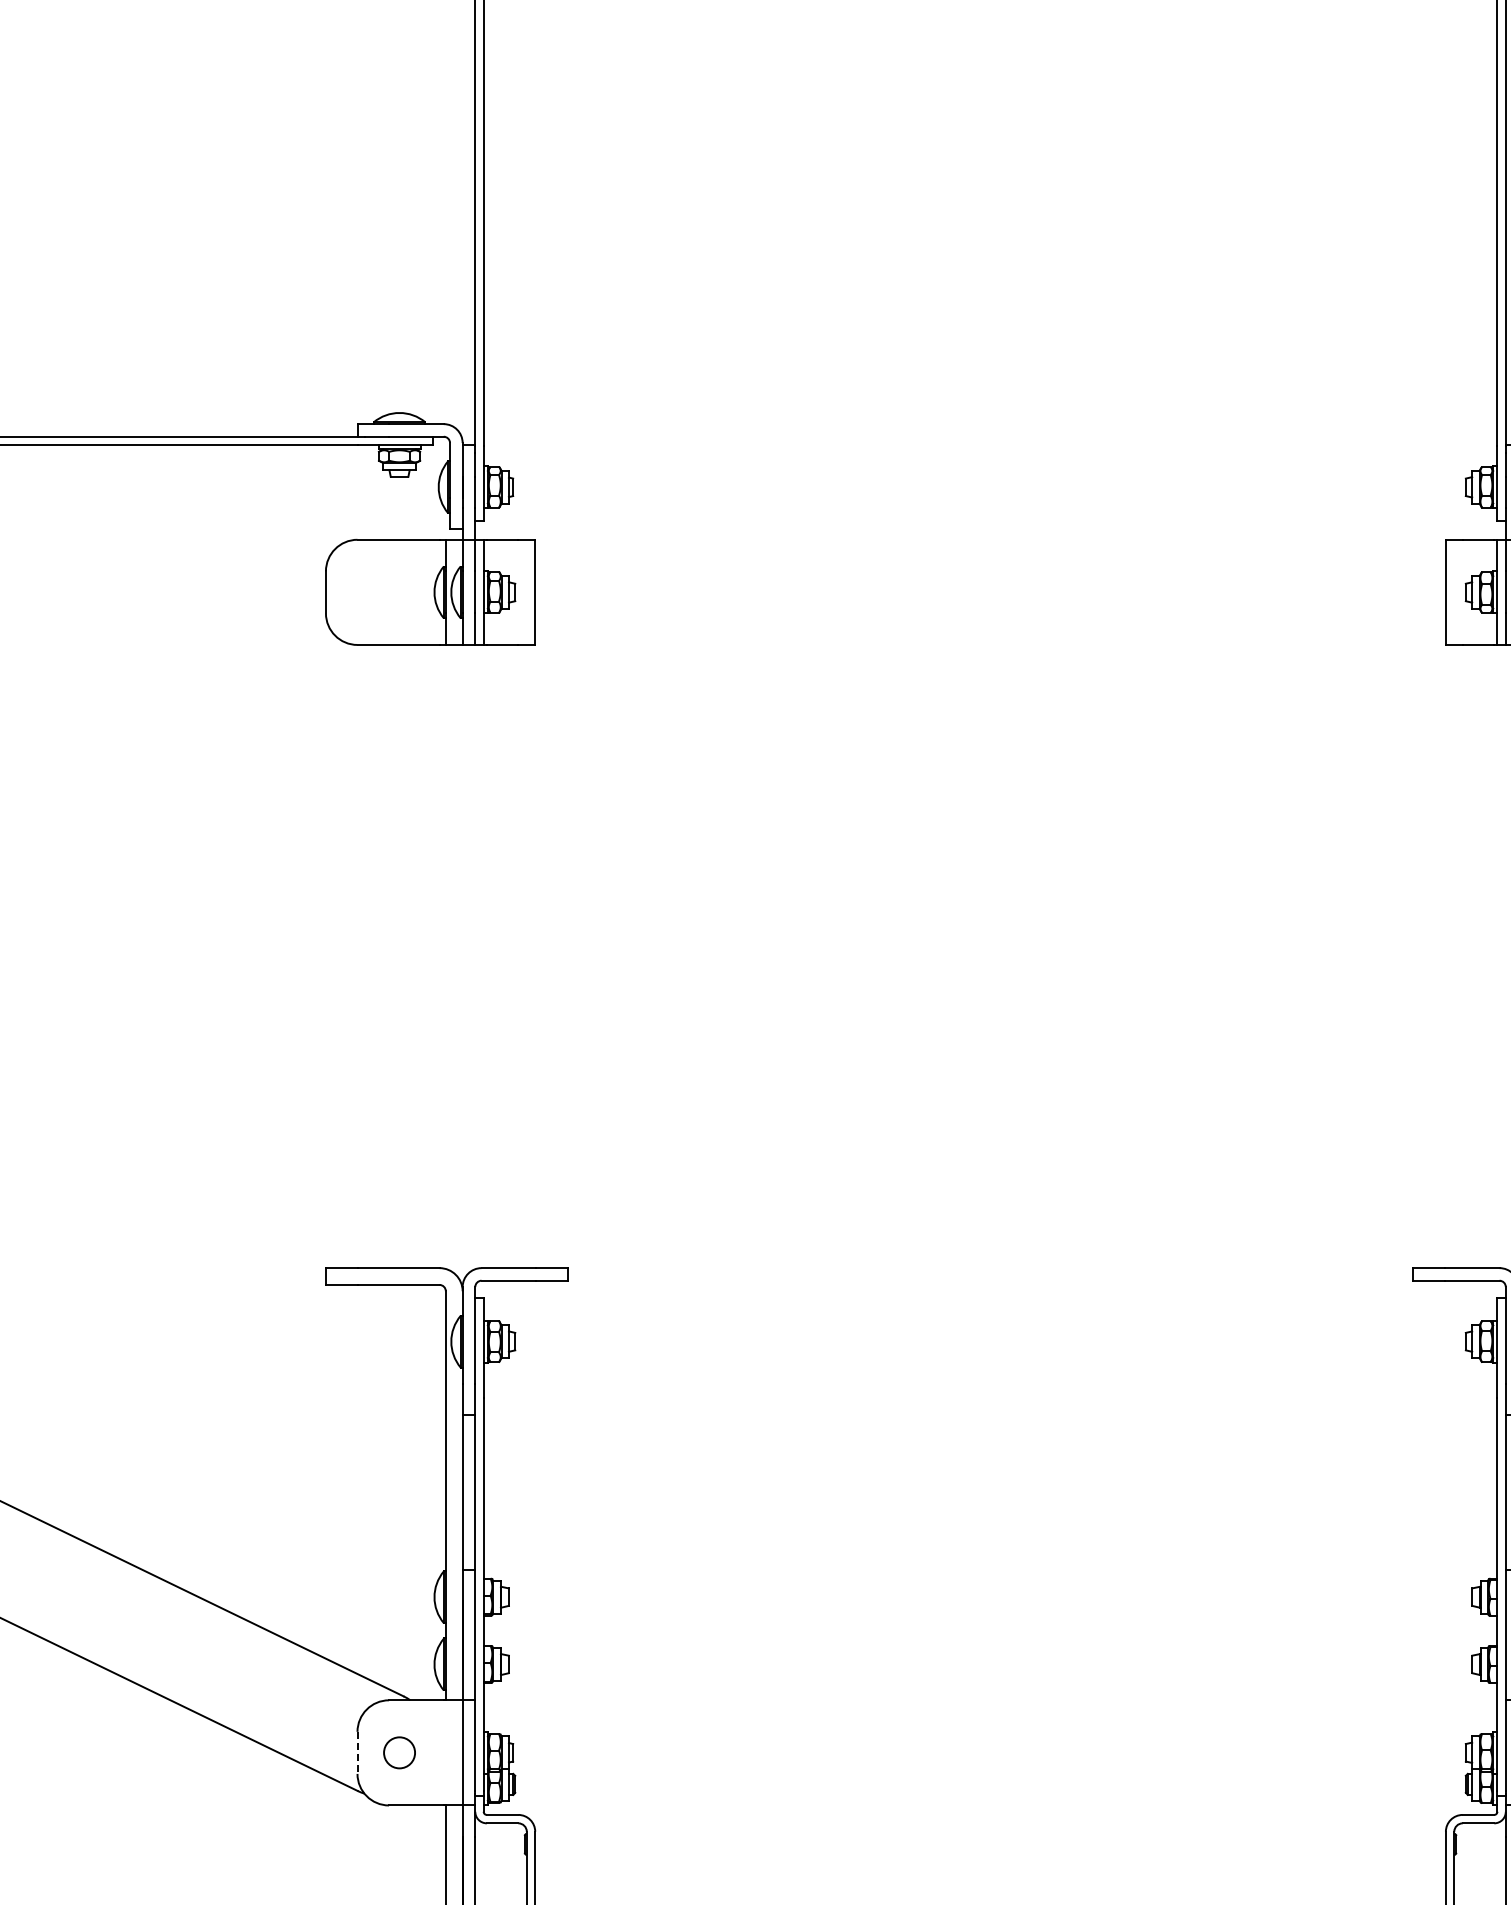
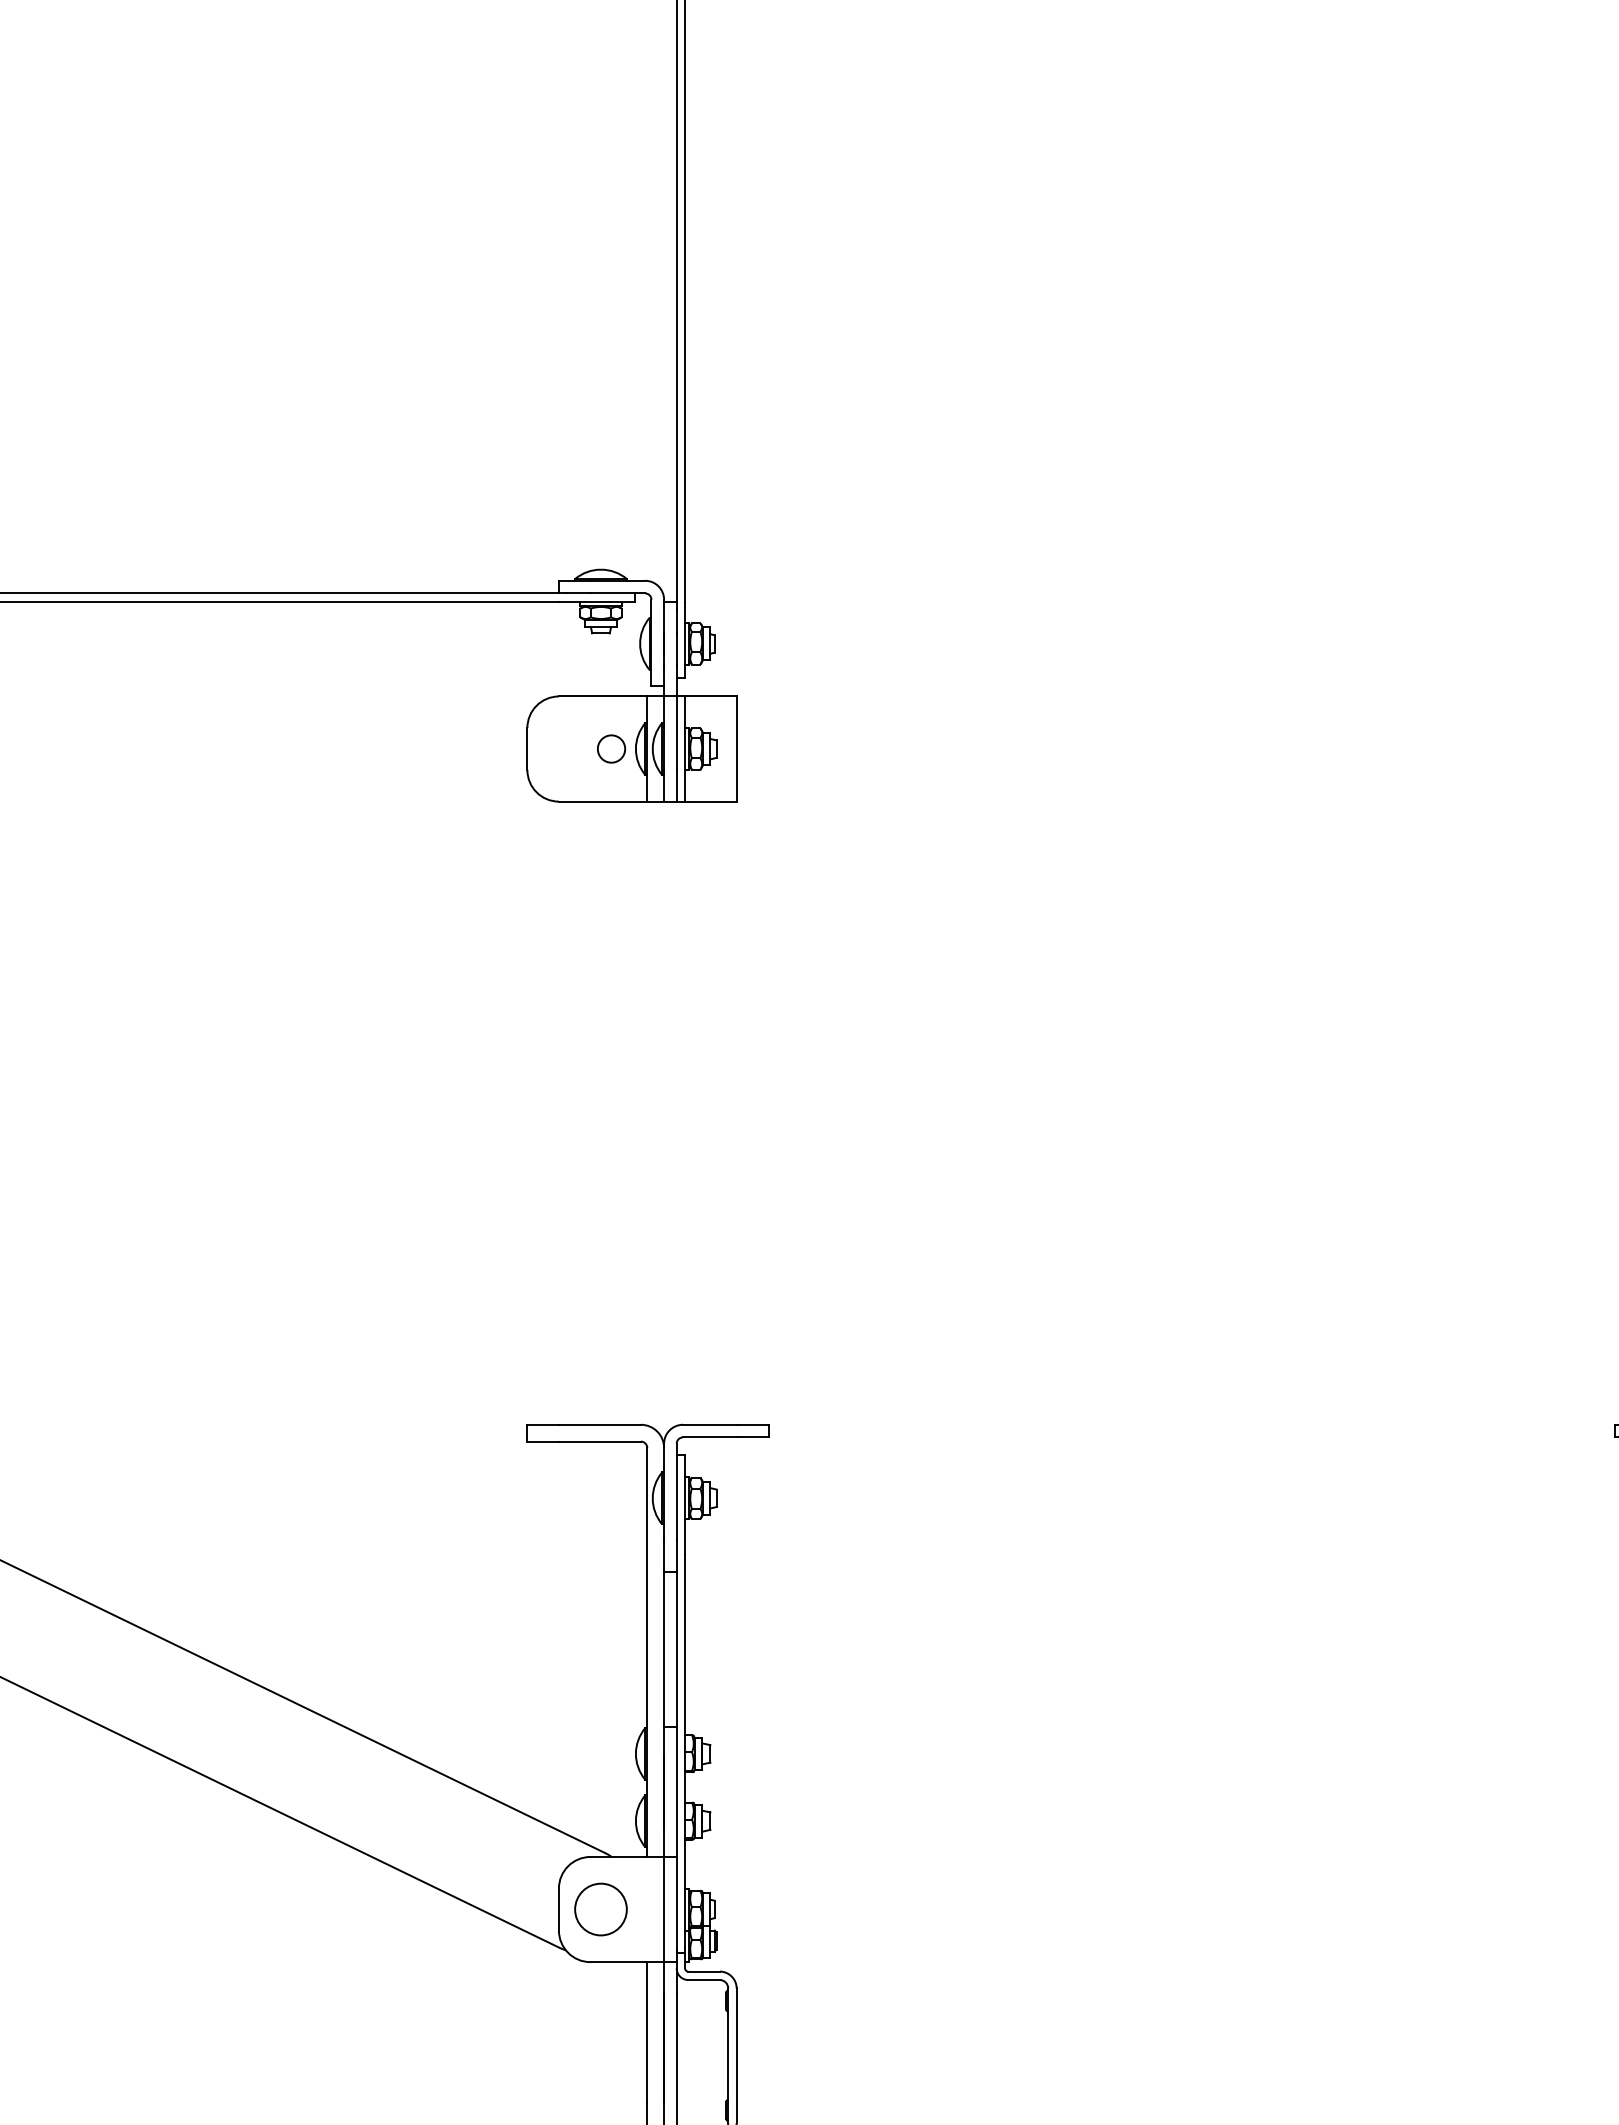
circle: (410, 591) -> (611, 748), added
circle: (399, 1752) -> (600, 1909), size x1.67
line: (357, 1753) -> (558, 1910), dashed -> solid

